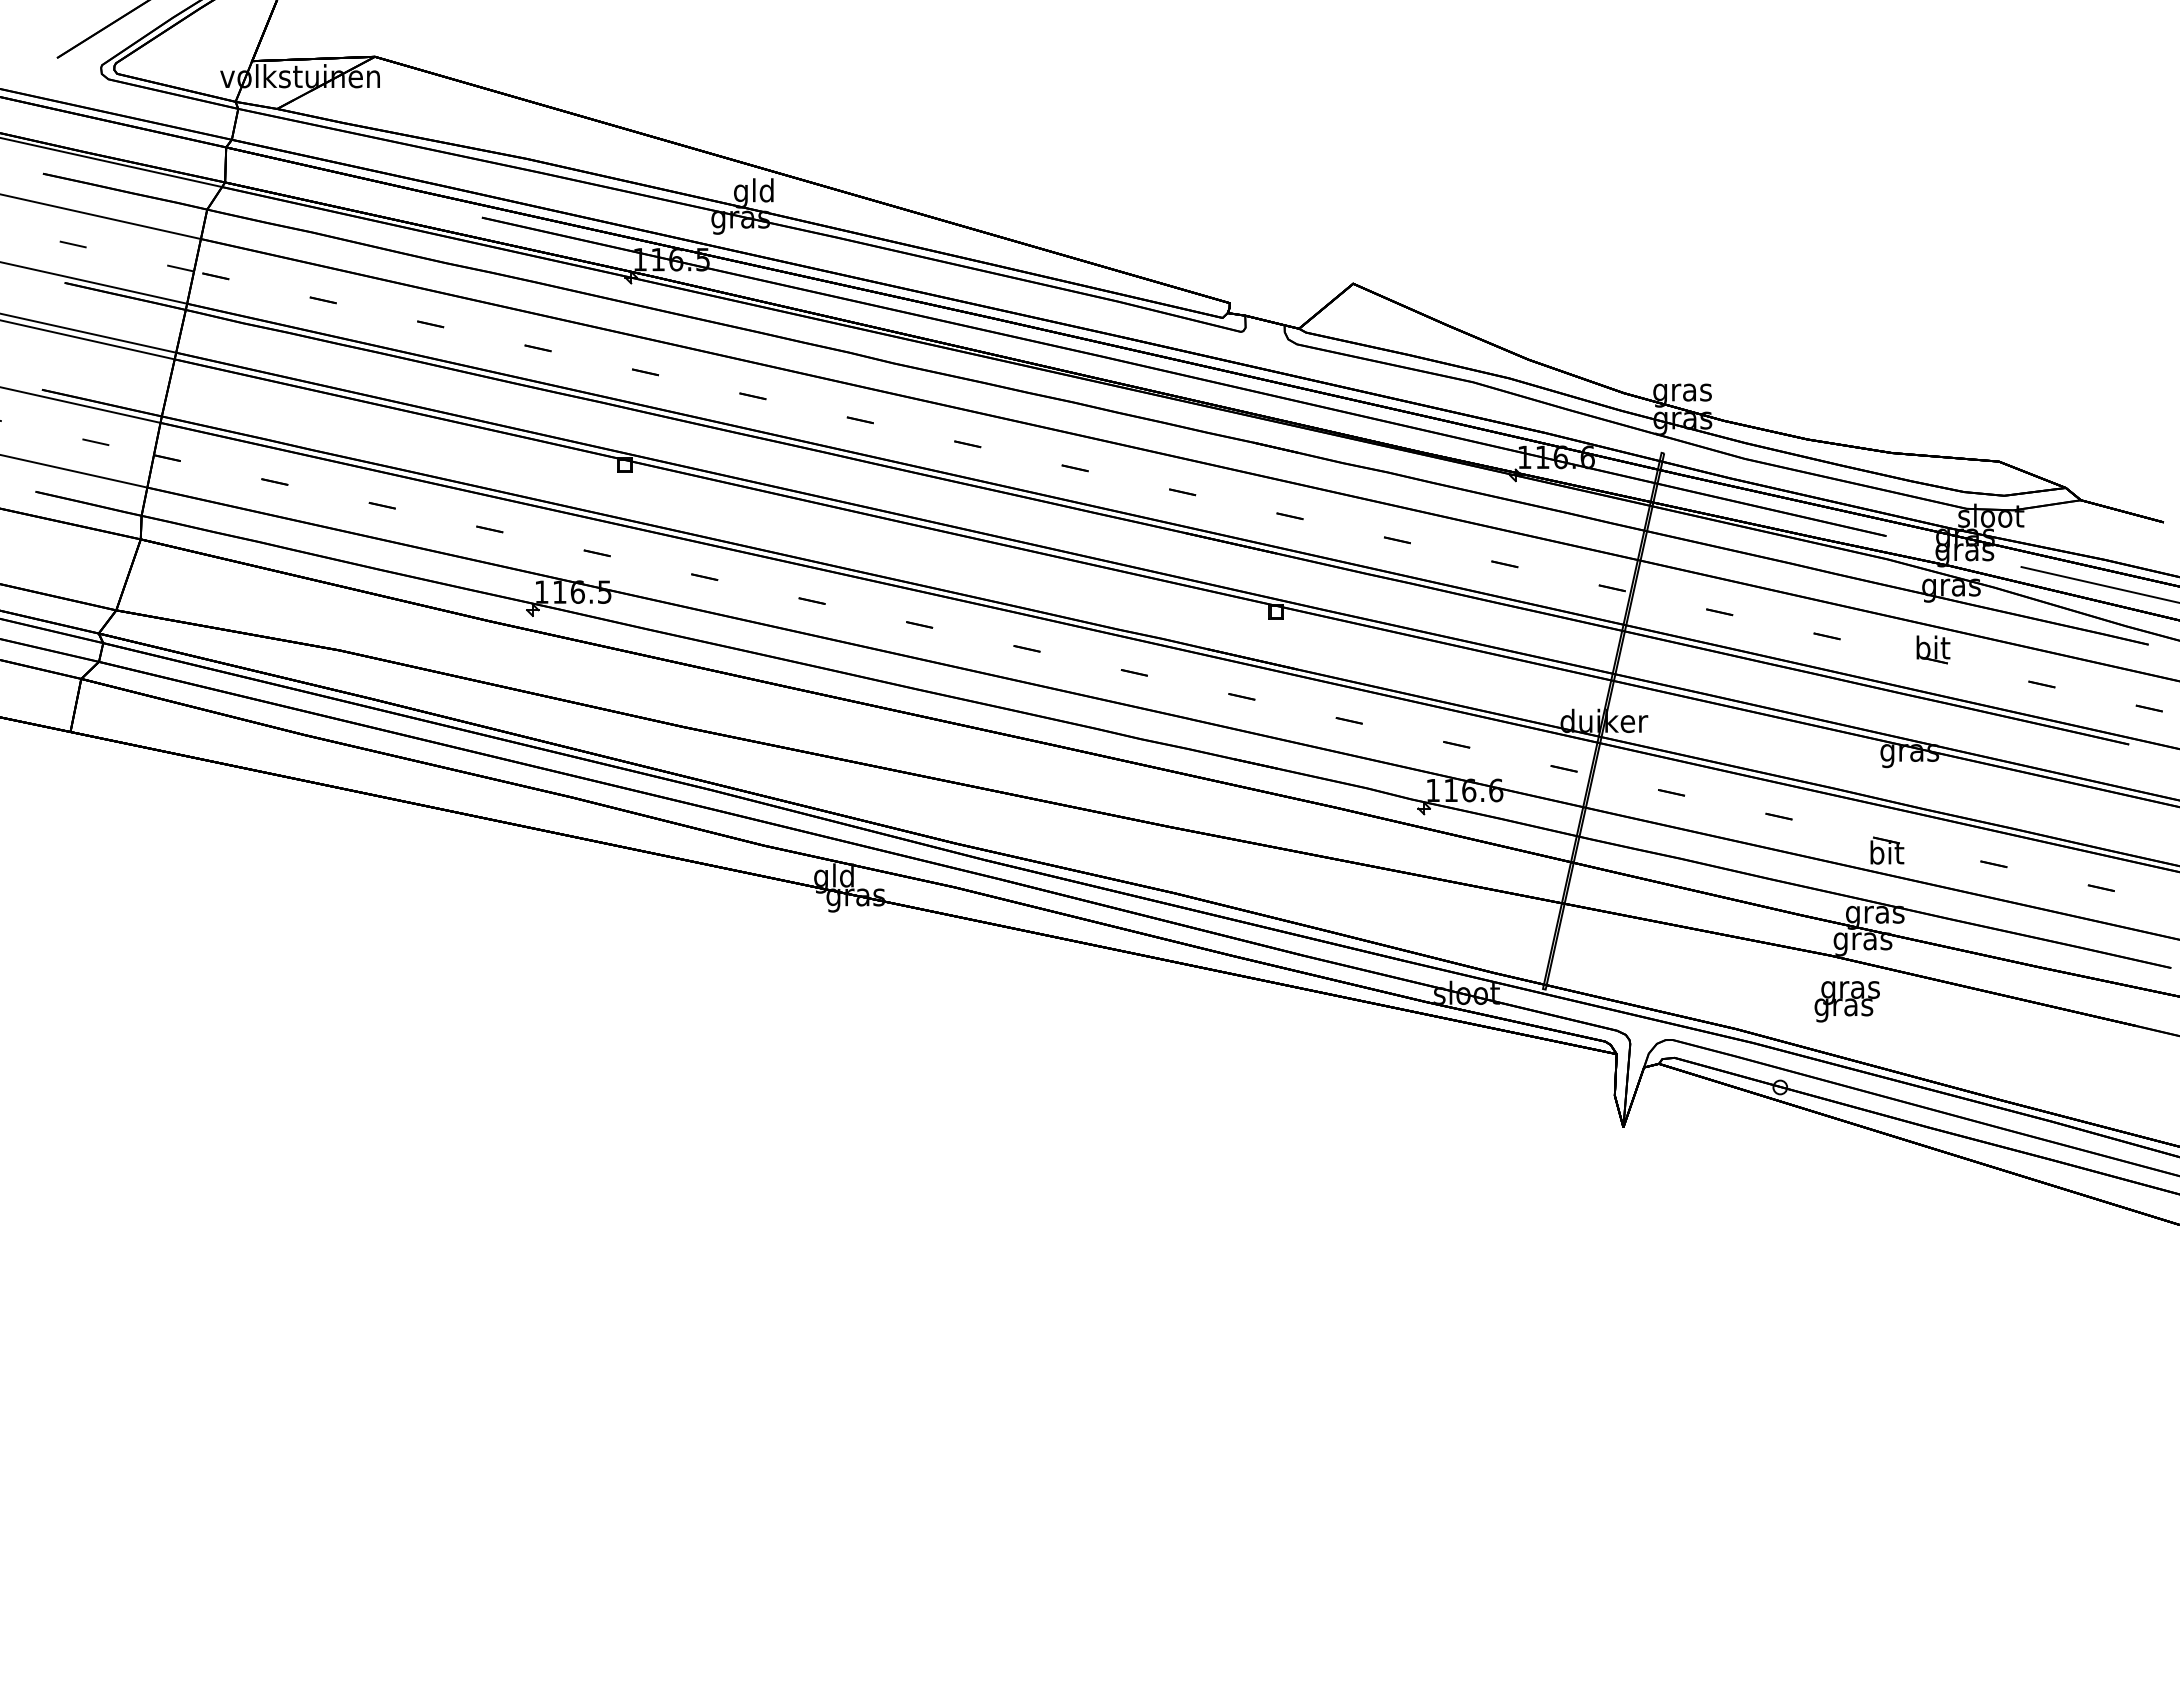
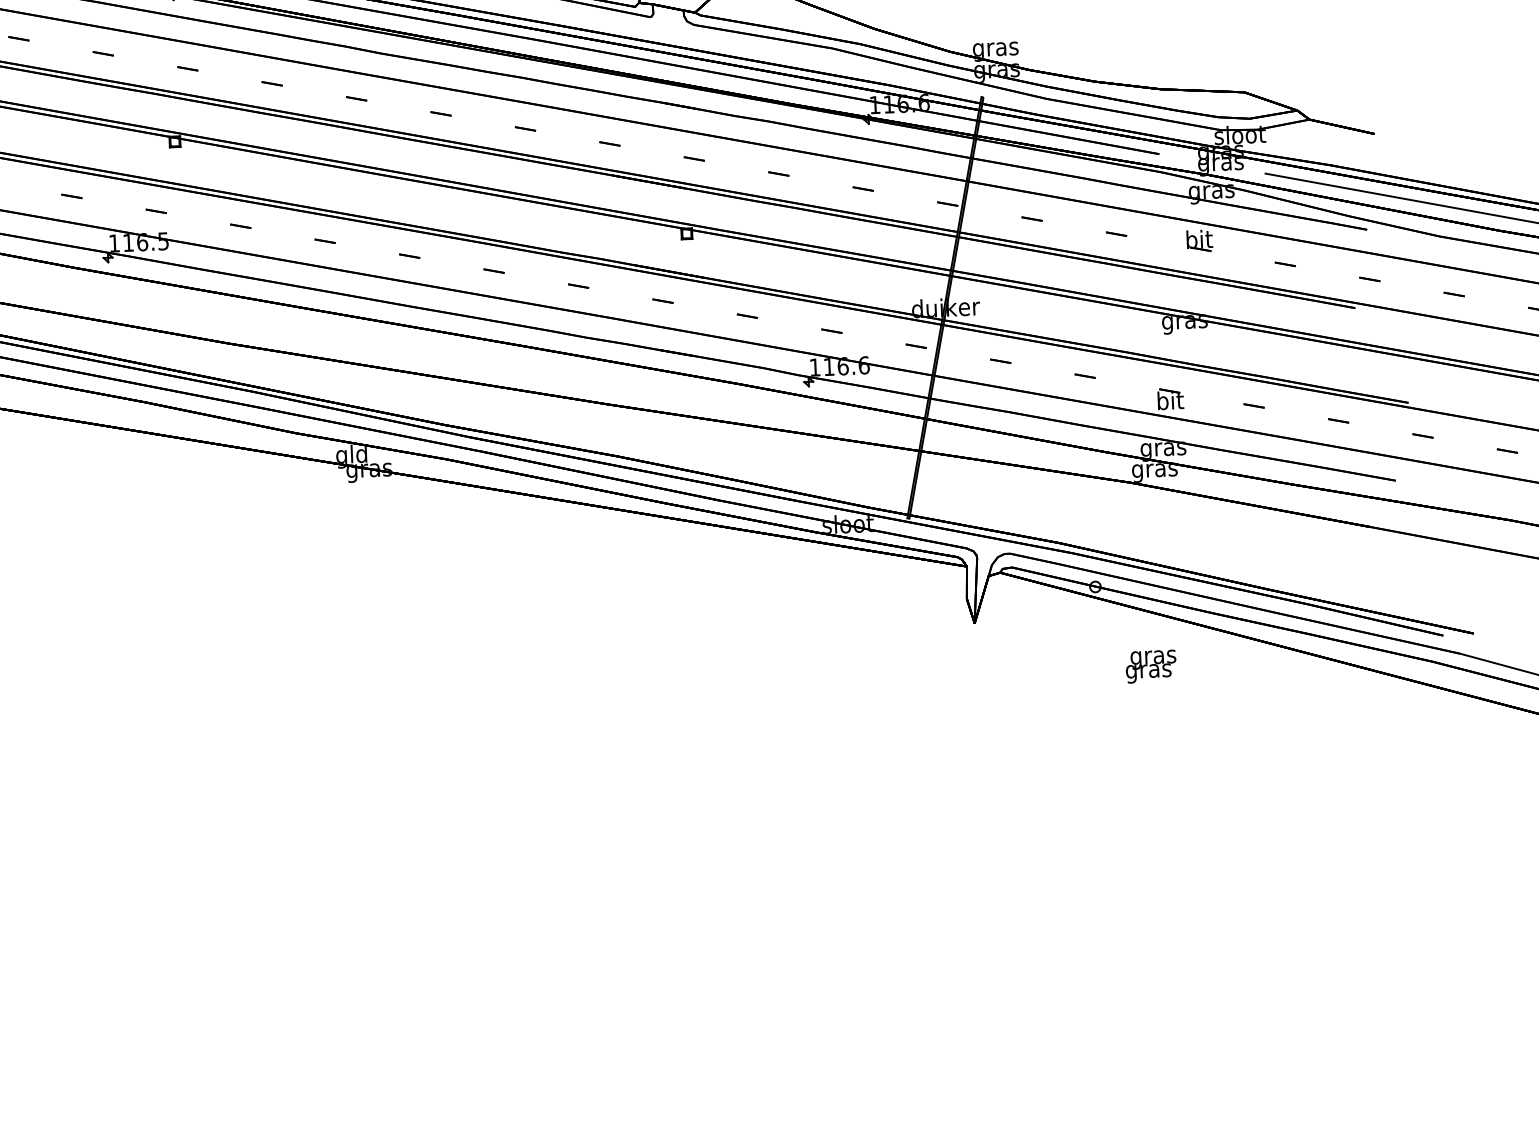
text: (1846, 1001) -> (1150, 666), moved

